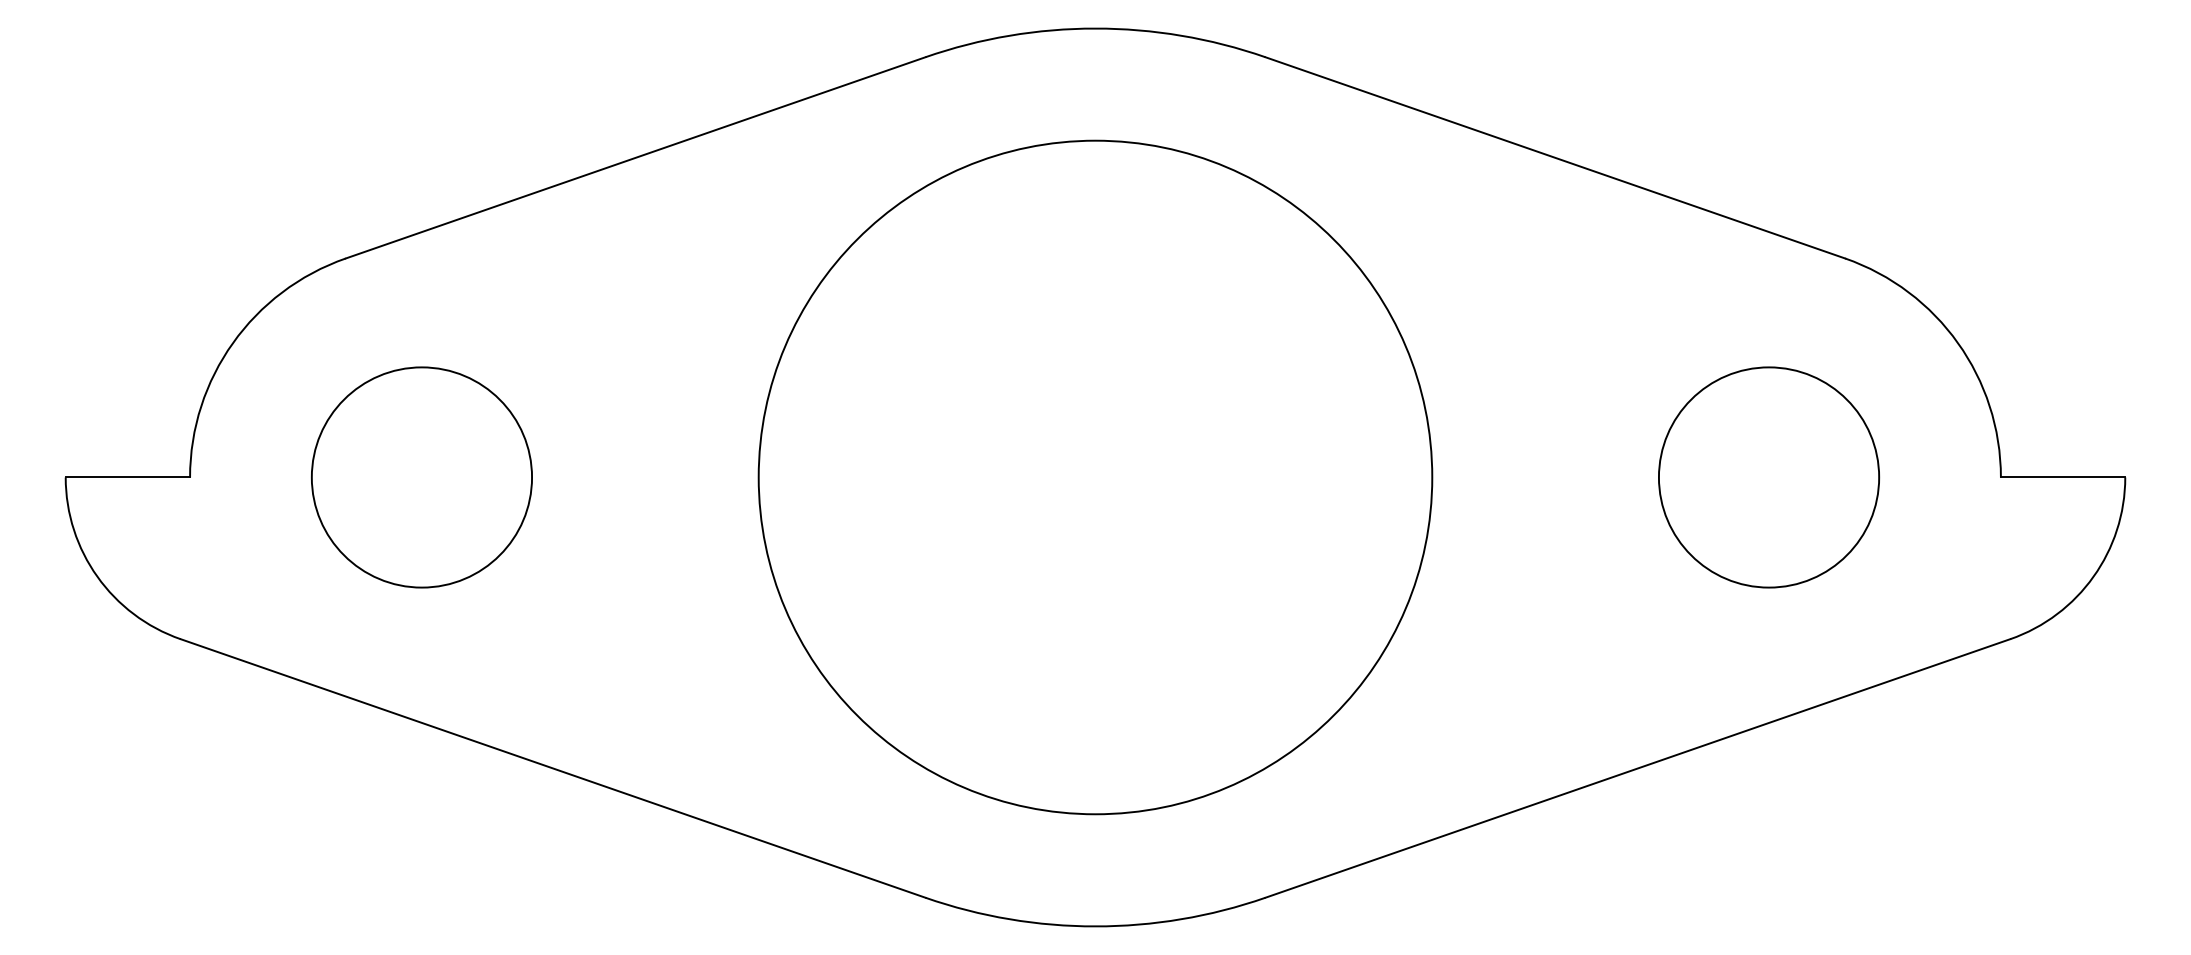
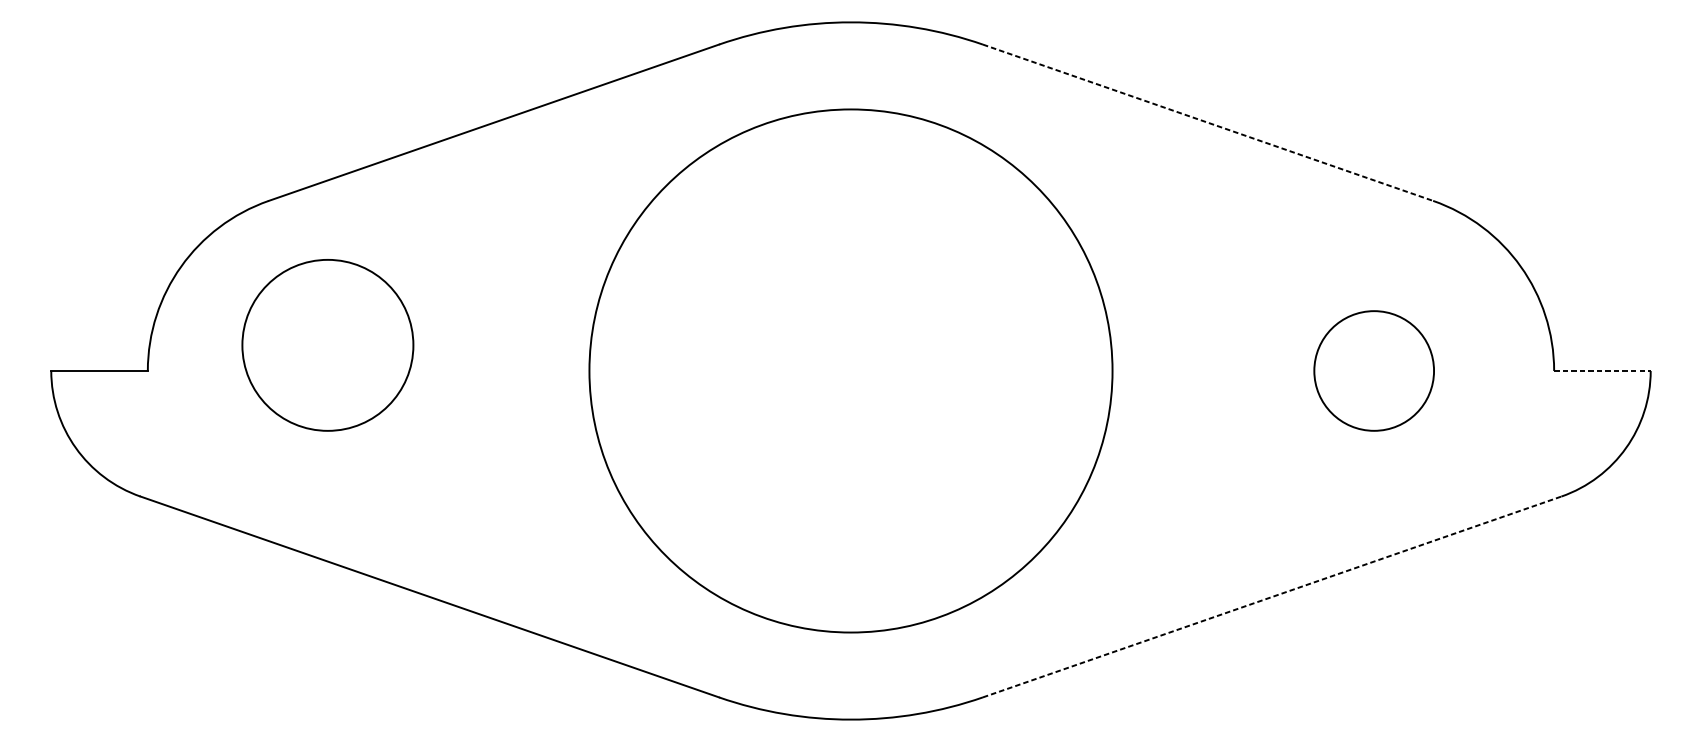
line: (1555, 157) -> (1208, 122), solid -> dashed
circle: (421, 477) -> (327, 345), moved
circle: (1769, 477) -> (1374, 371), size x0.7
line: (2063, 477) -> (1602, 371), solid -> dashed
line: (1638, 768) -> (1272, 596), solid -> dashed

